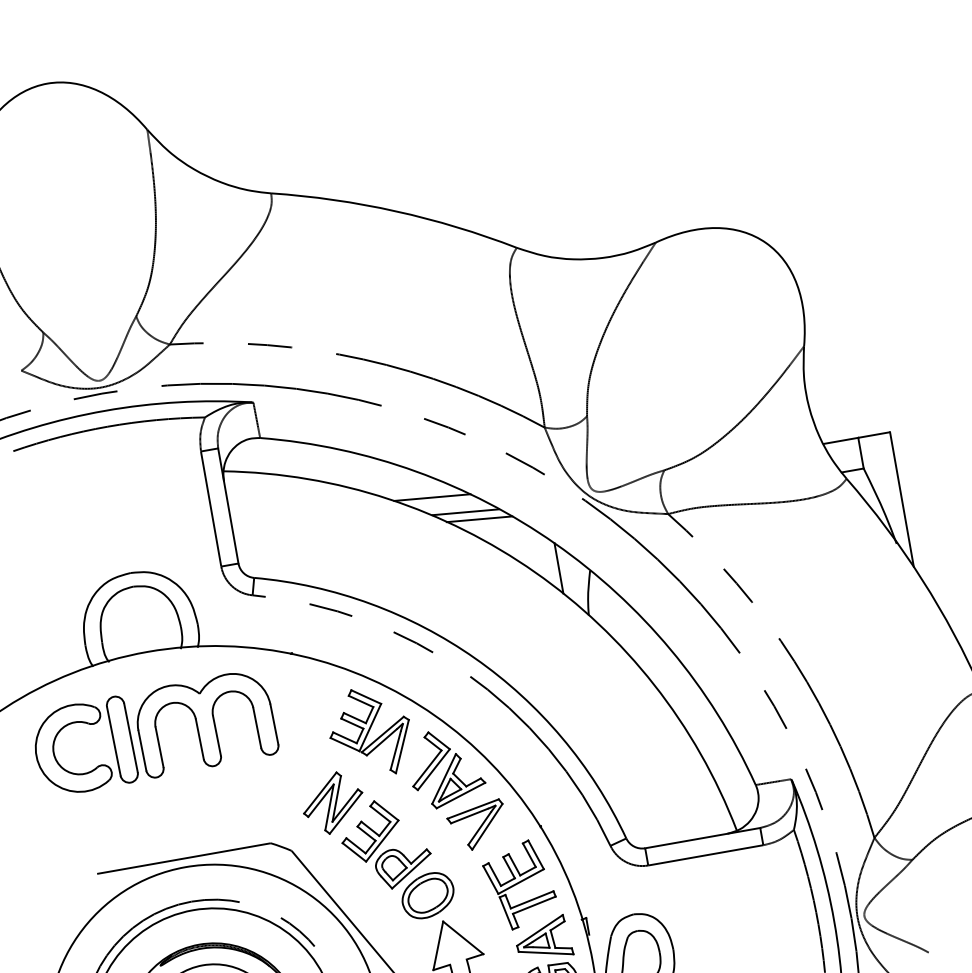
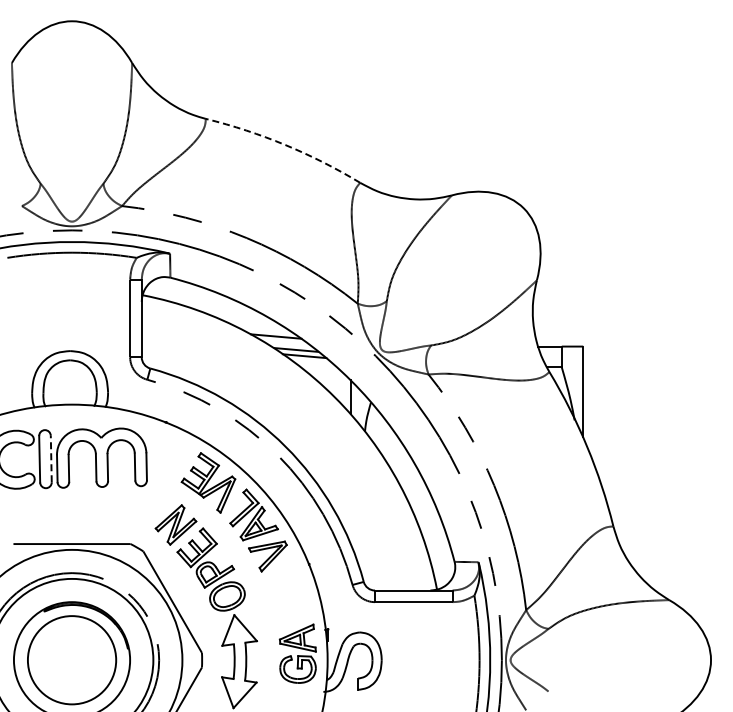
arc: (396, 211) -> (285, 145), solid -> dashed
line: (131, 737) -> (51, 458), solid -> dashed
part: (519, 884) -> (288, 599), removed

